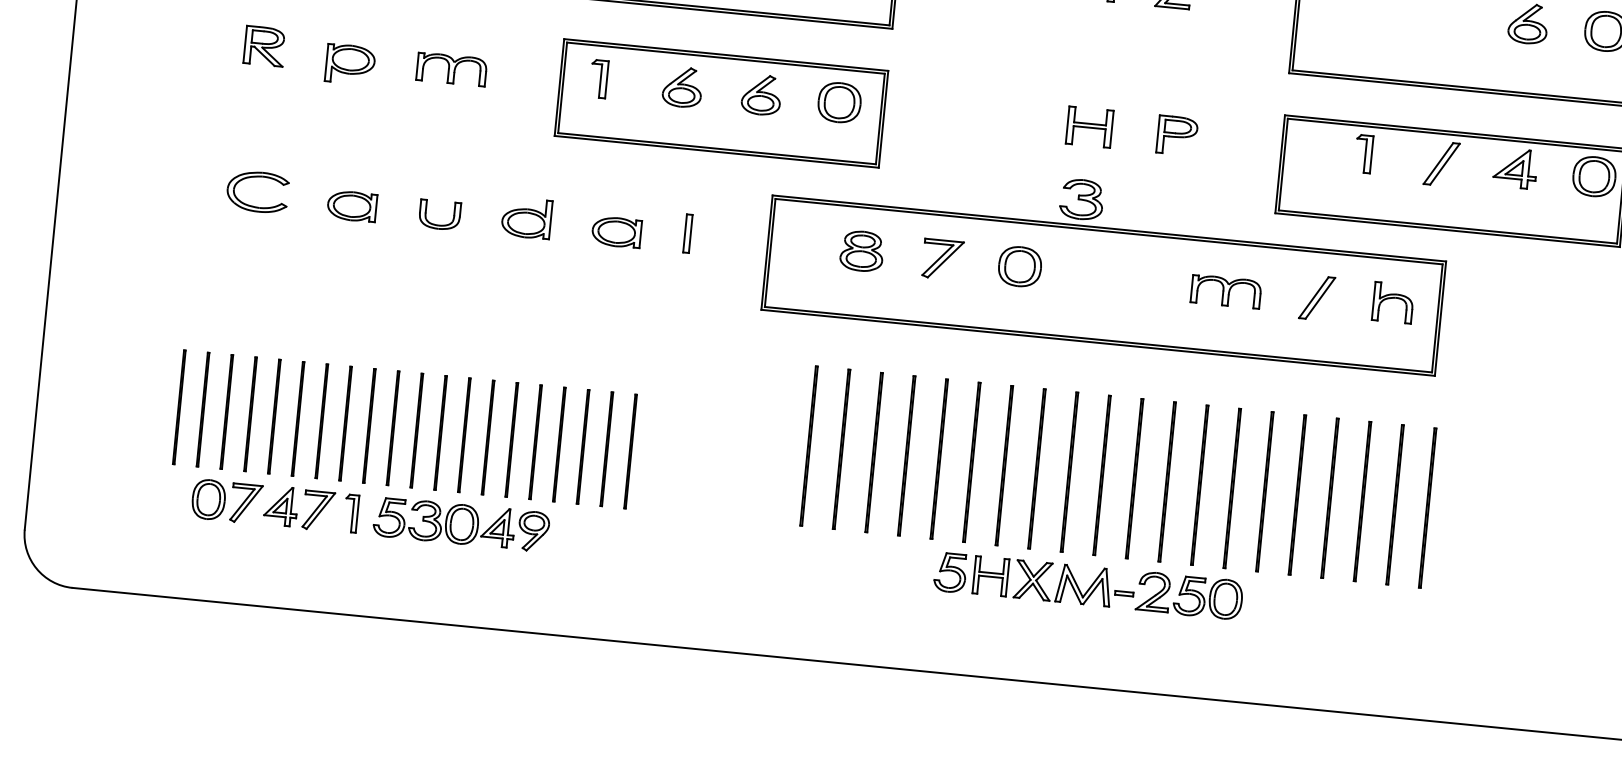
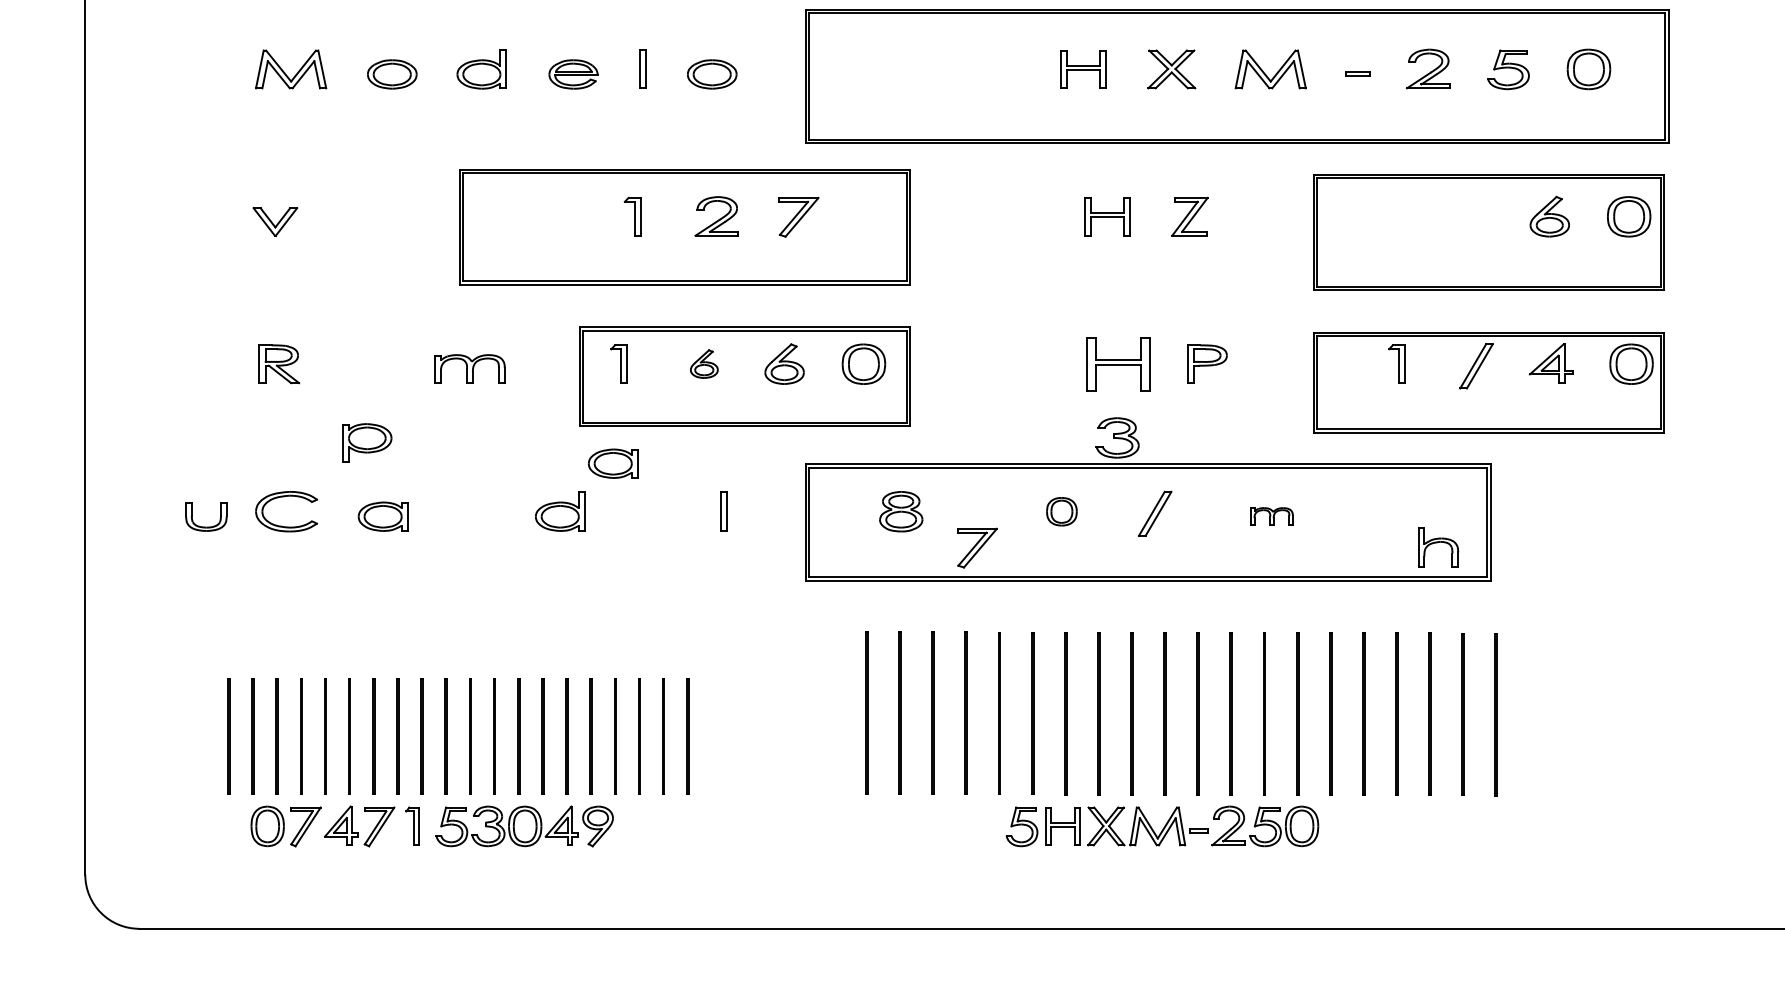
part: (350, 63) -> (367, 442), moved
part: (682, 86) -> (704, 363), size x0.7
part: (1090, 126) -> (1118, 363), size x1.4
part: (439, 224) -> (206, 526), moved
part: (617, 232) -> (613, 463), moved
part: (942, 258) -> (977, 547), moved
part: (1019, 266) -> (1061, 511), size x0.7
part: (1225, 291) -> (1271, 516), size x0.6
part: (1317, 297) -> (1155, 513), moved
part: (1393, 303) -> (1438, 547), moved

